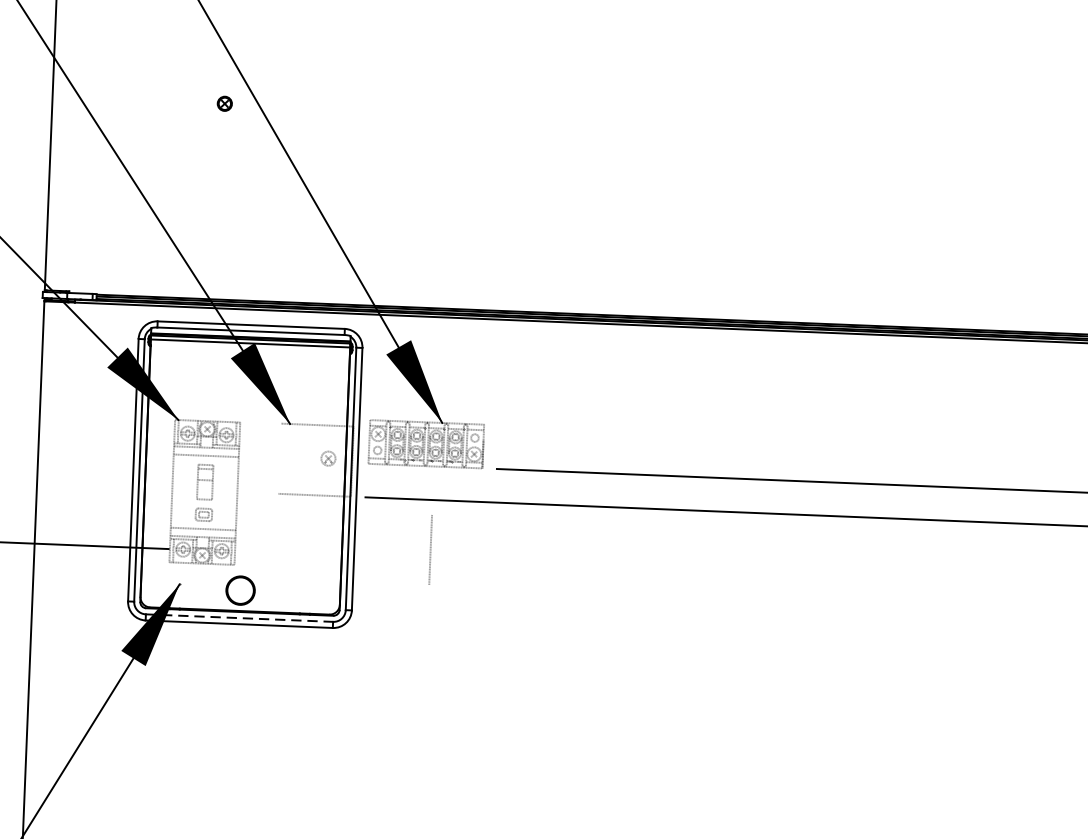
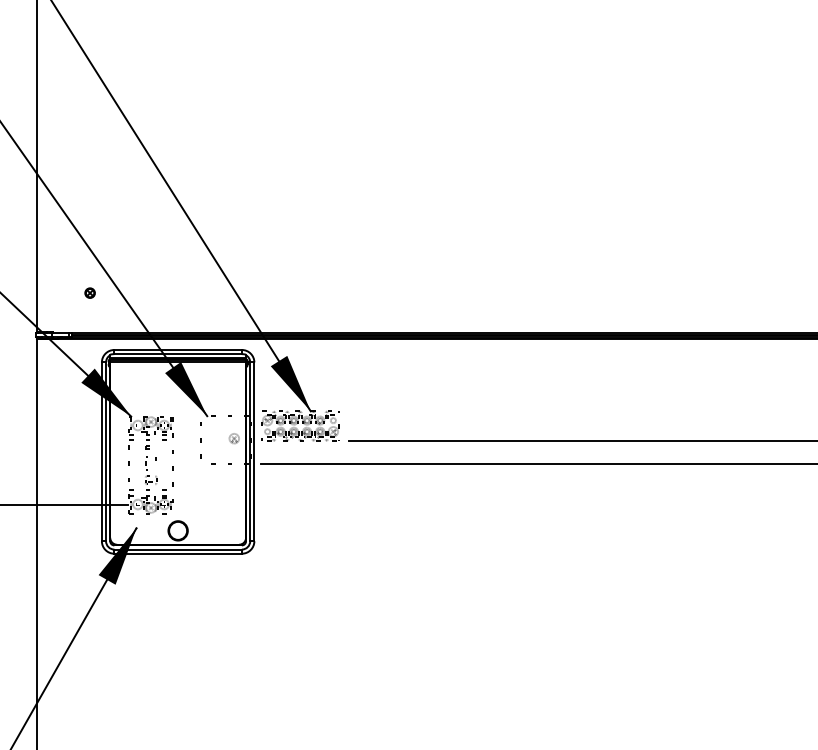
part: (223, 102) -> (89, 292), moved
line: (429, 550) -> (200, 440), moved
line: (240, 618) -> (178, 549), dashed -> solid

